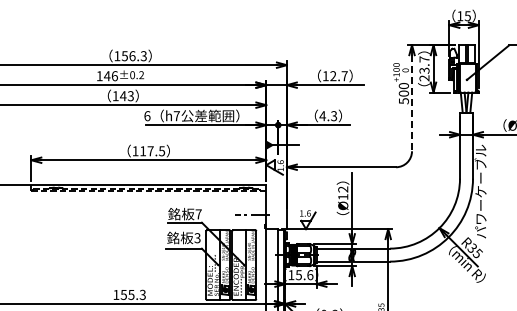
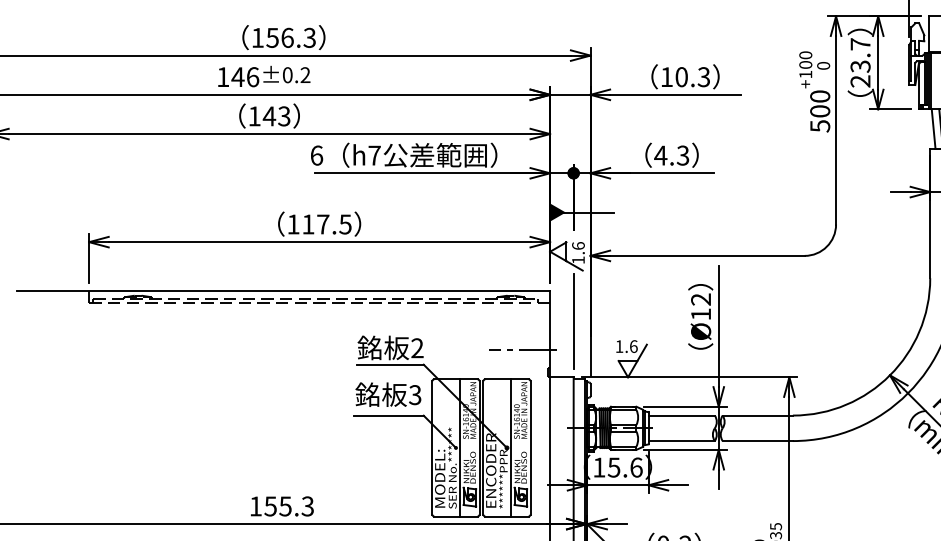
text: (338, 76) -> (691, 77), 12.7 -> 10.3
line: (412, 103) -> (836, 130), dashed -> solid
line: (278, 200) -> (574, 321), added
text: (198, 214) -> (417, 348), 7 -> 2

